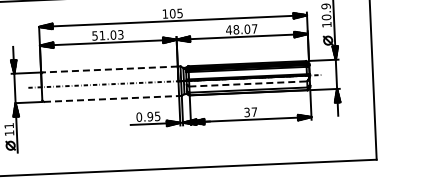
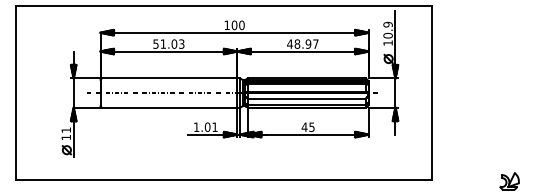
text: (179, 13) -> (241, 25), 105 -> 100
text: (247, 28) -> (308, 43), 48.07 -> 48.97
line: (110, 69) -> (169, 78), dashed -> solid
line: (247, 83) -> (306, 98), dashed -> solid
line: (111, 98) -> (169, 107), dashed -> solid
text: (250, 112) -> (307, 127), 37 -> 45
text: (148, 117) -> (205, 127), 0.95 -> 1.01

